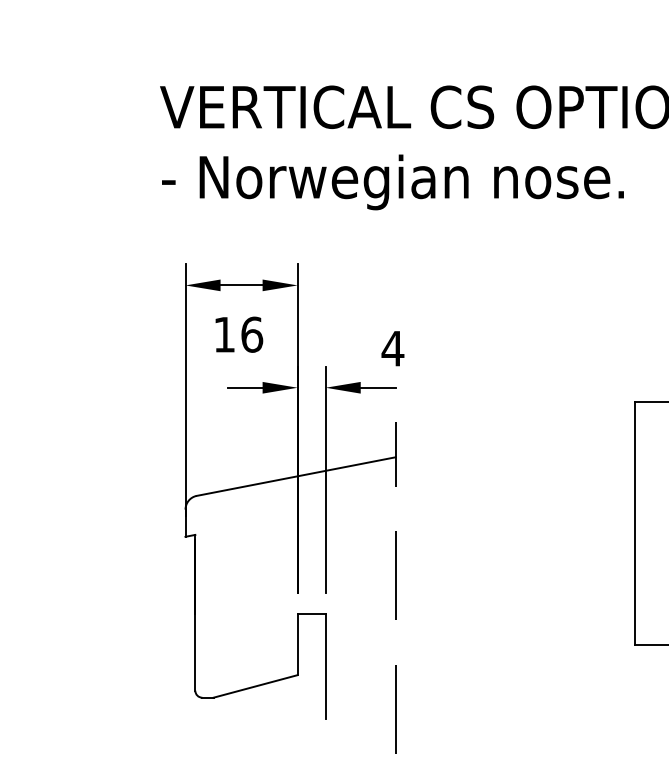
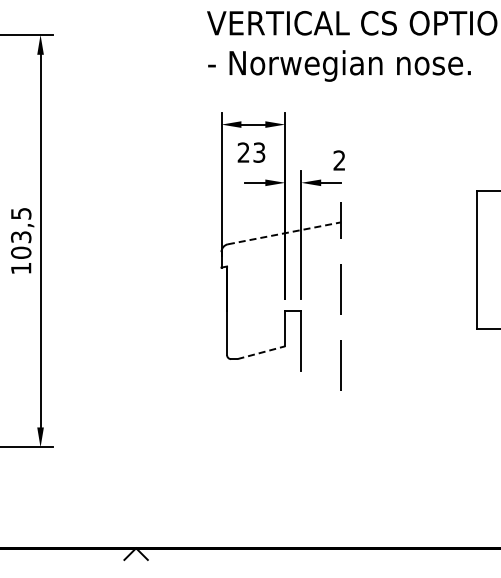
text: (238, 334) -> (251, 152), 16 -> 23
text: (392, 348) -> (339, 160), 4 -> 2
line: (296, 476) -> (284, 233), solid -> dashed
line: (255, 686) -> (261, 352), solid -> dashed

